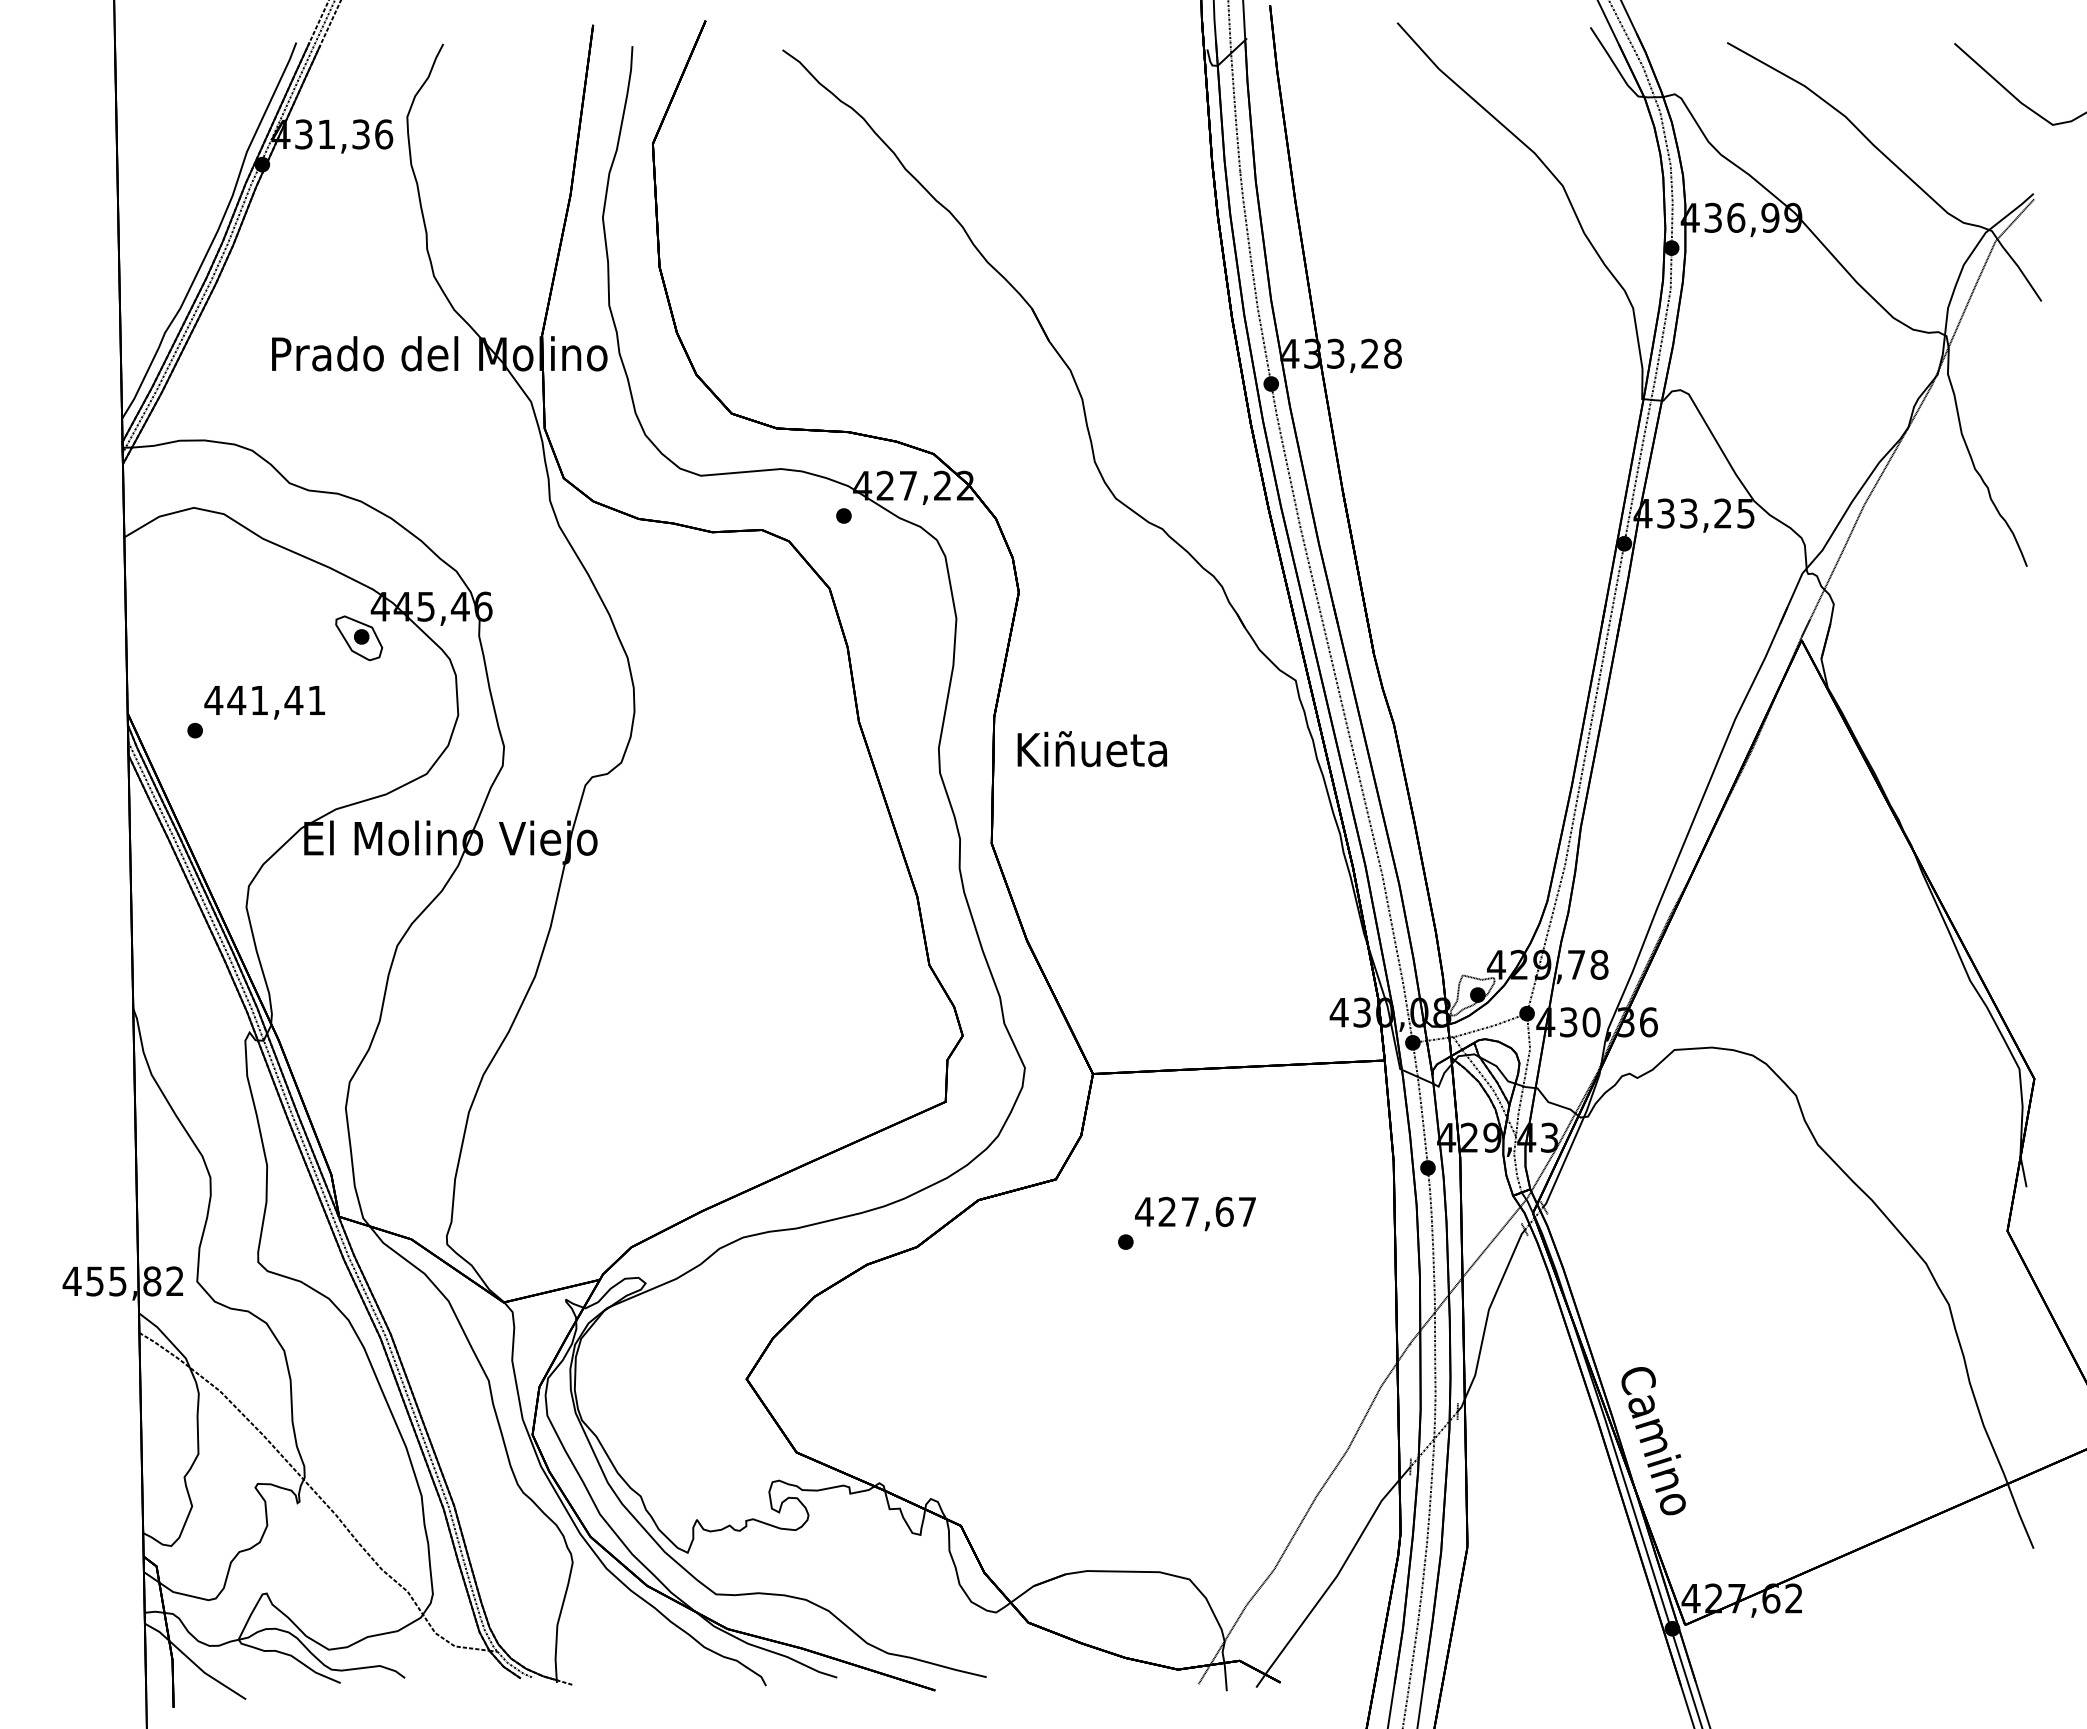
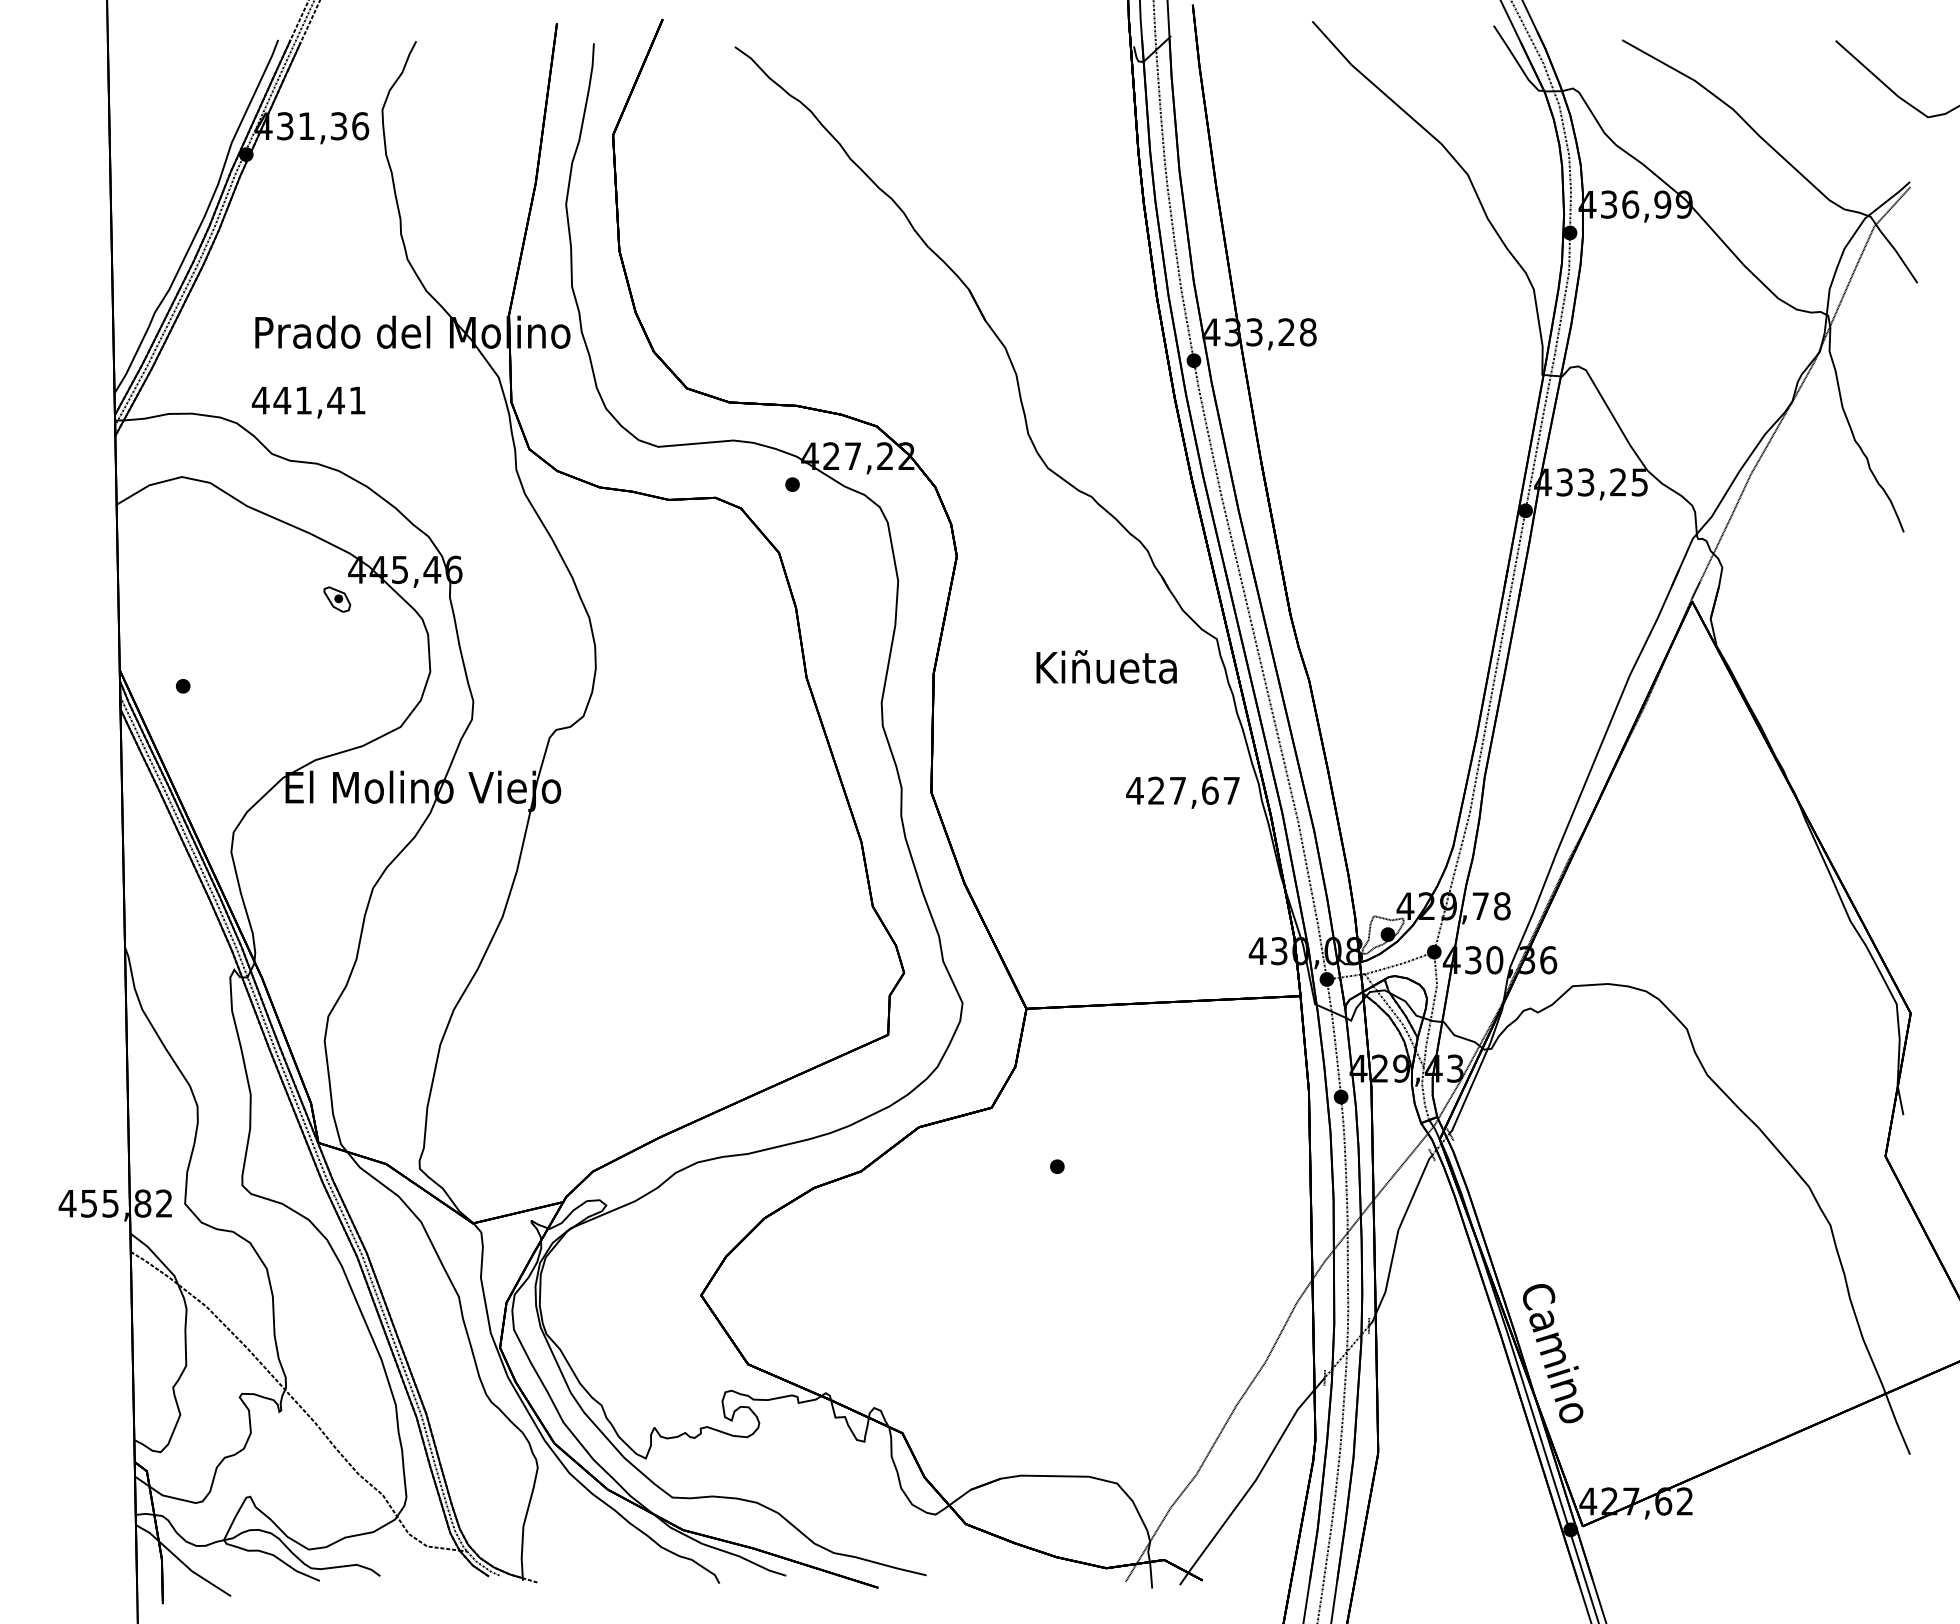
part: (359, 638) -> (337, 599), size x0.6
text: (264, 702) -> (308, 402), moved
text: (1091, 749) -> (1105, 667), moved
text: (1195, 1213) -> (1182, 792), moved

